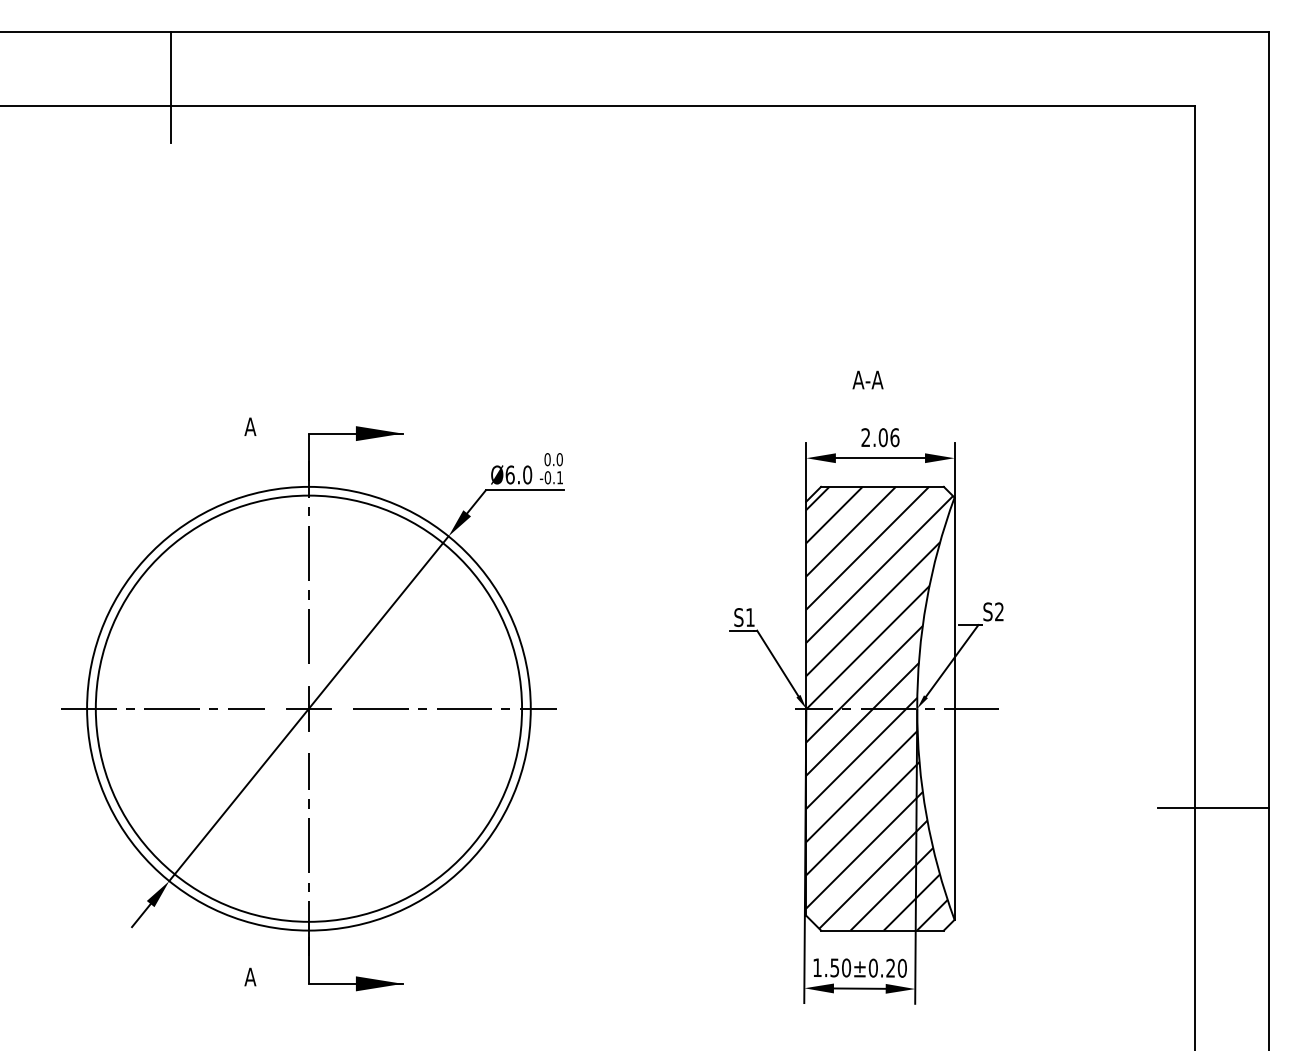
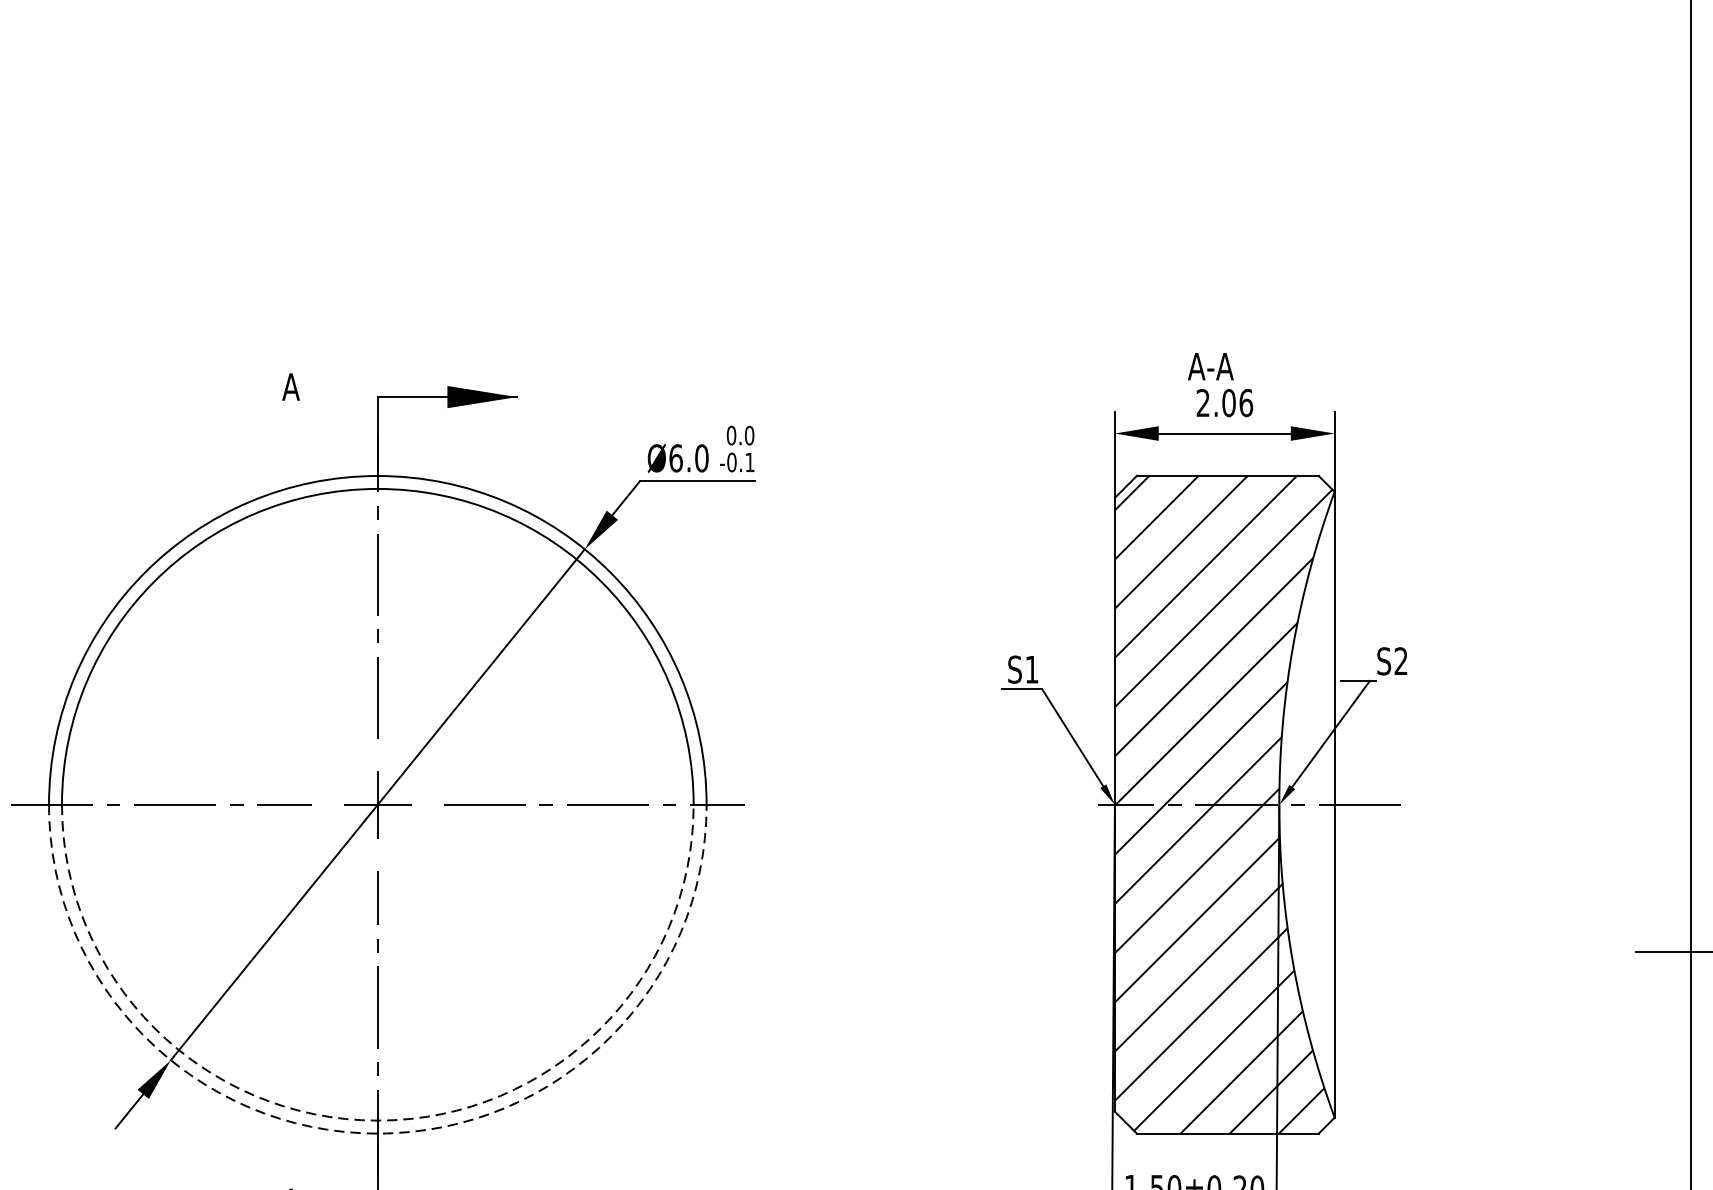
text: (867, 379) -> (1210, 365), moved
arc: (308, 921) -> (377, 1120), solid -> dashed
arc: (308, 930) -> (377, 1133), solid -> dashed

